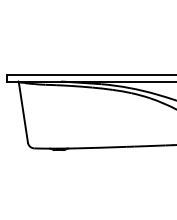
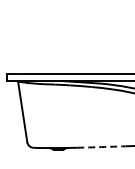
arc: (102, 147) -> (101, 146), solid -> dashed

